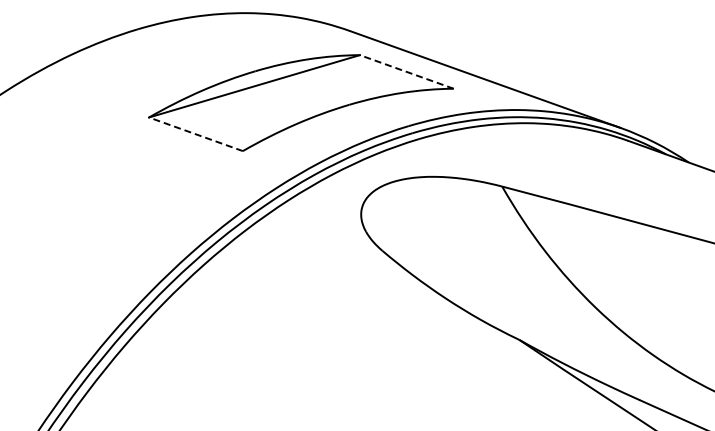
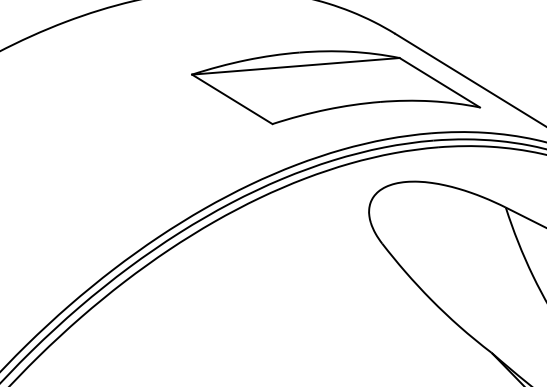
line: (406, 71) -> (439, 82), dashed -> solid
line: (195, 134) -> (231, 99), dashed -> solid

